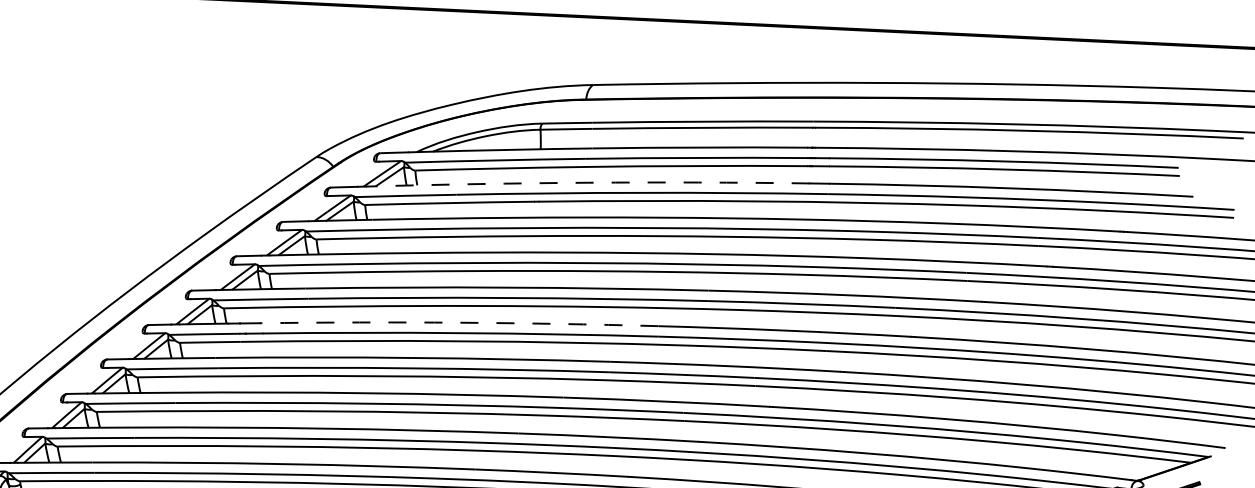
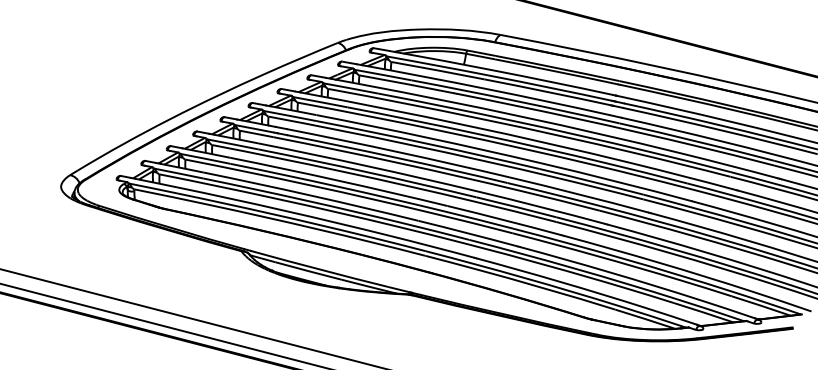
arc: (587, 181) -> (486, 88), dashed -> solid
arc: (459, 323) -> (398, 152), dashed -> solid

